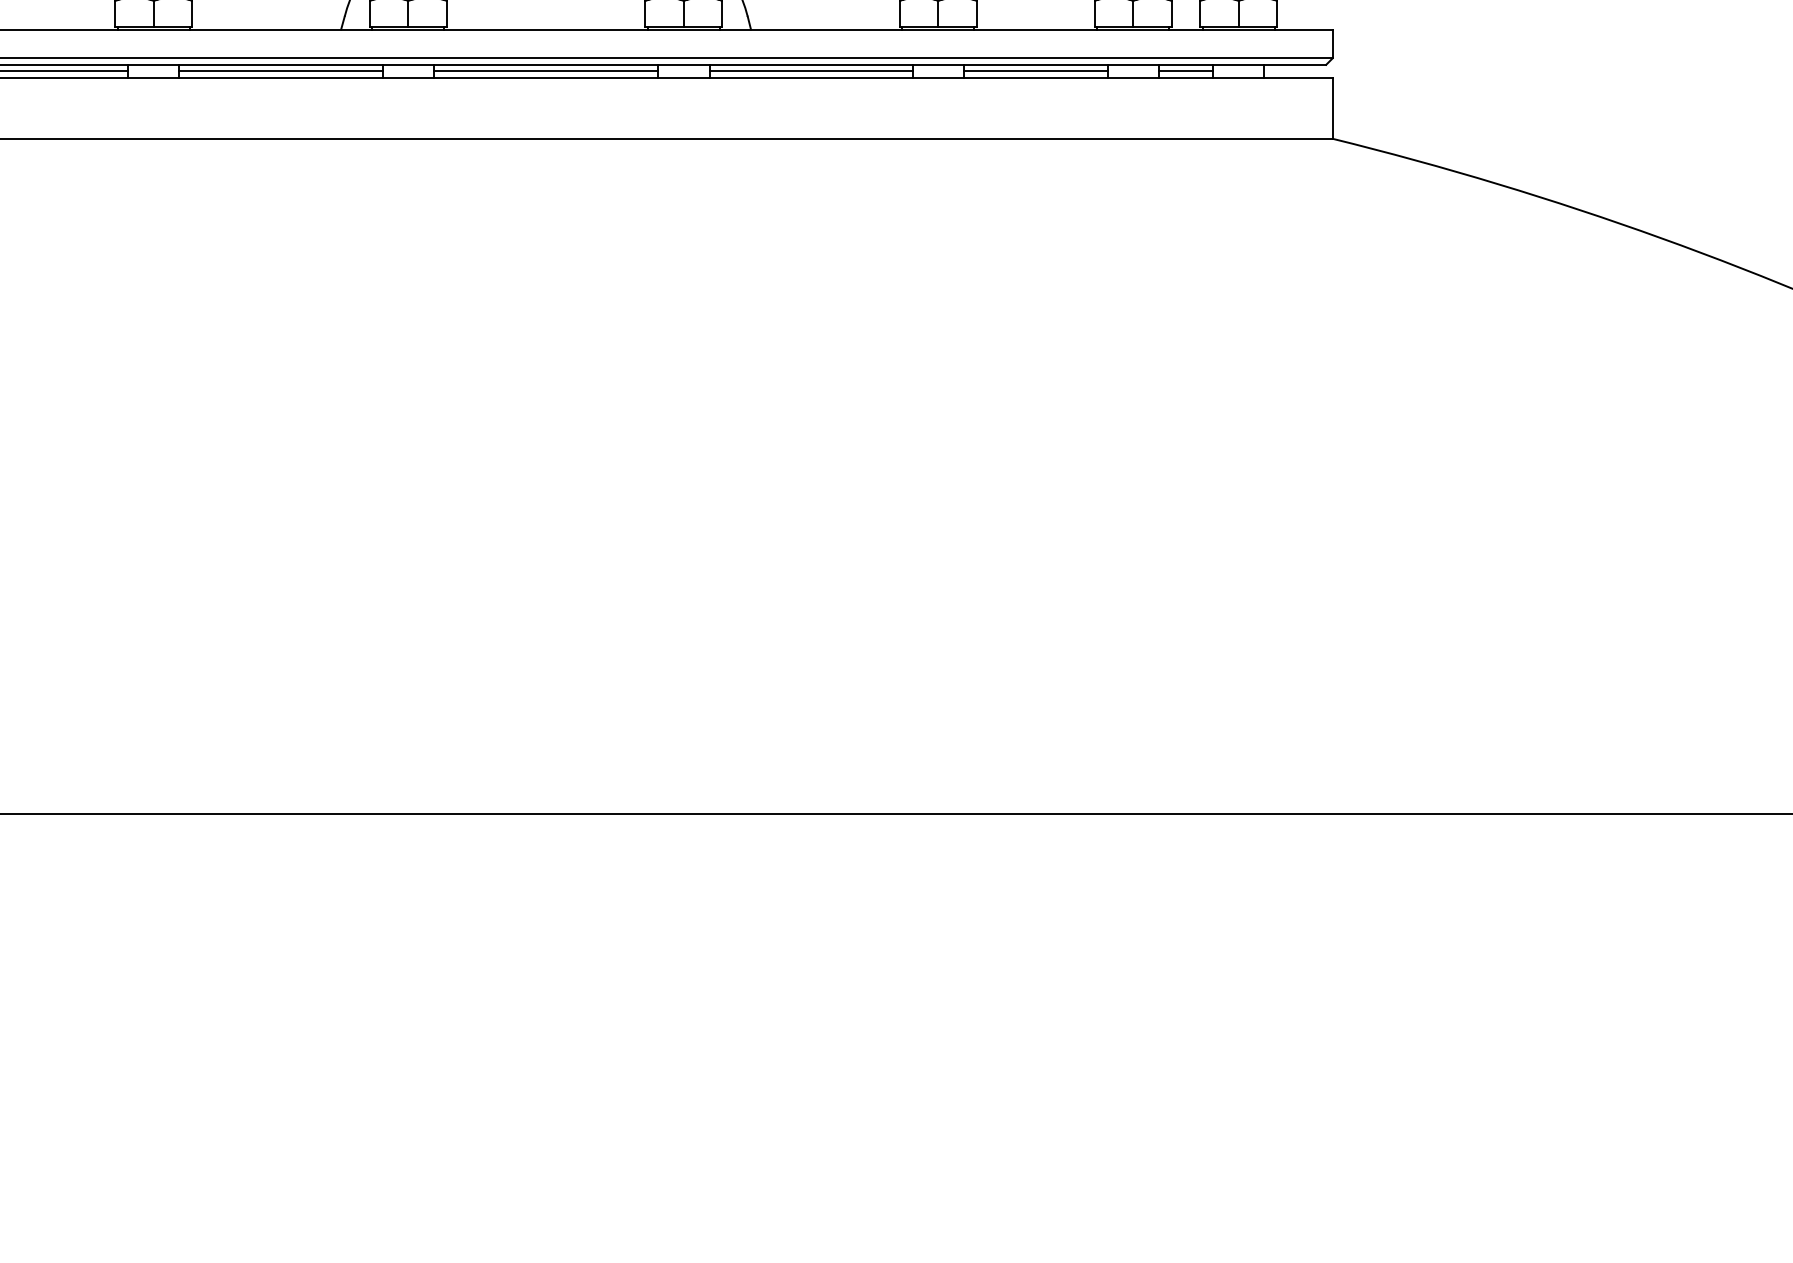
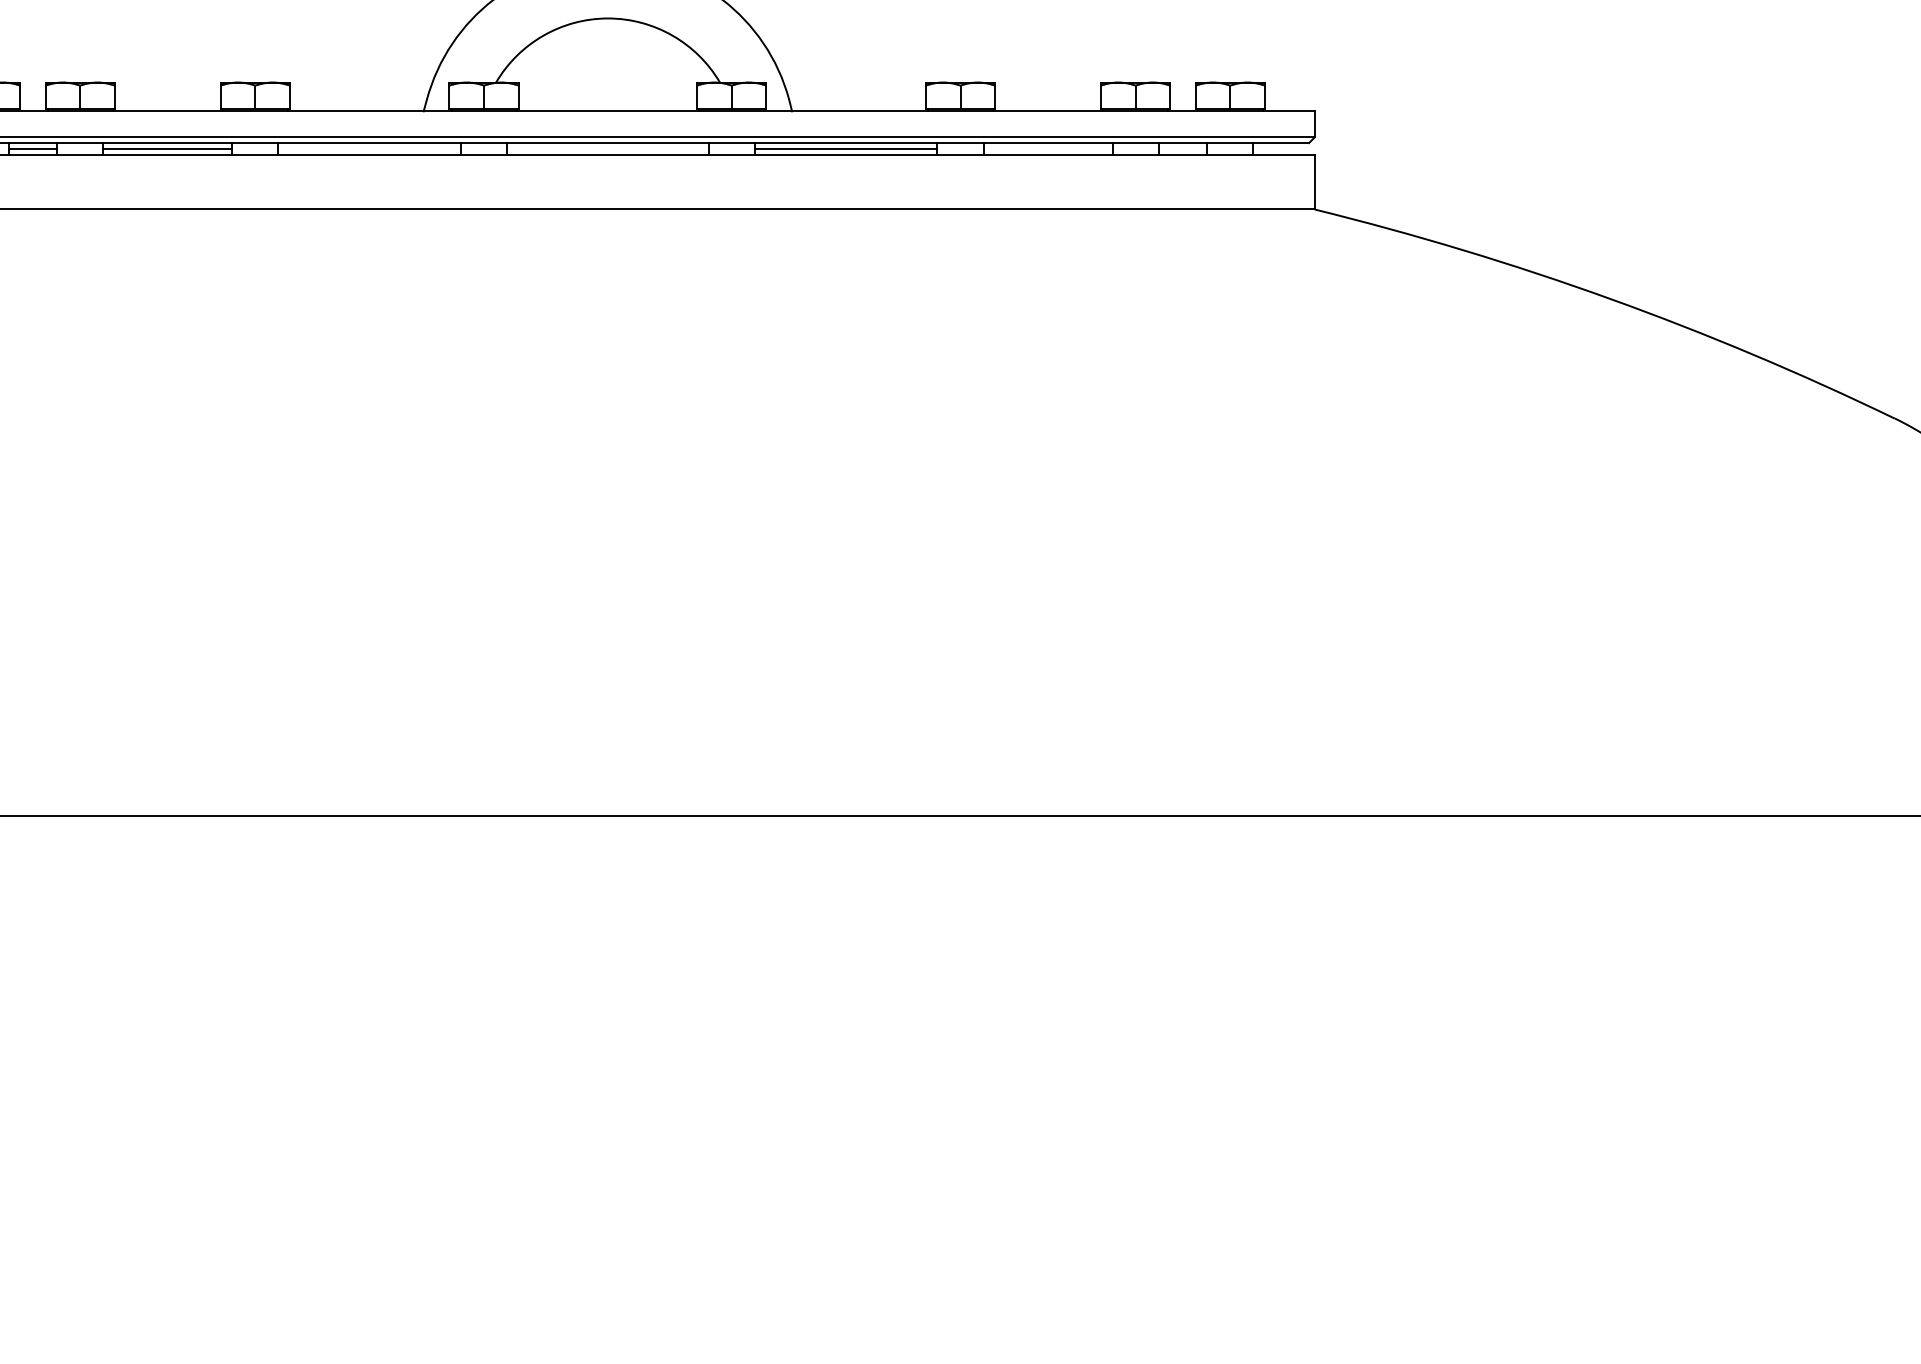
line: (280, 70) -> (369, 148), removed
line: (545, 70) -> (607, 148), removed
line: (1035, 70) -> (1047, 148), removed
line: (1185, 70) -> (1182, 148), removed

